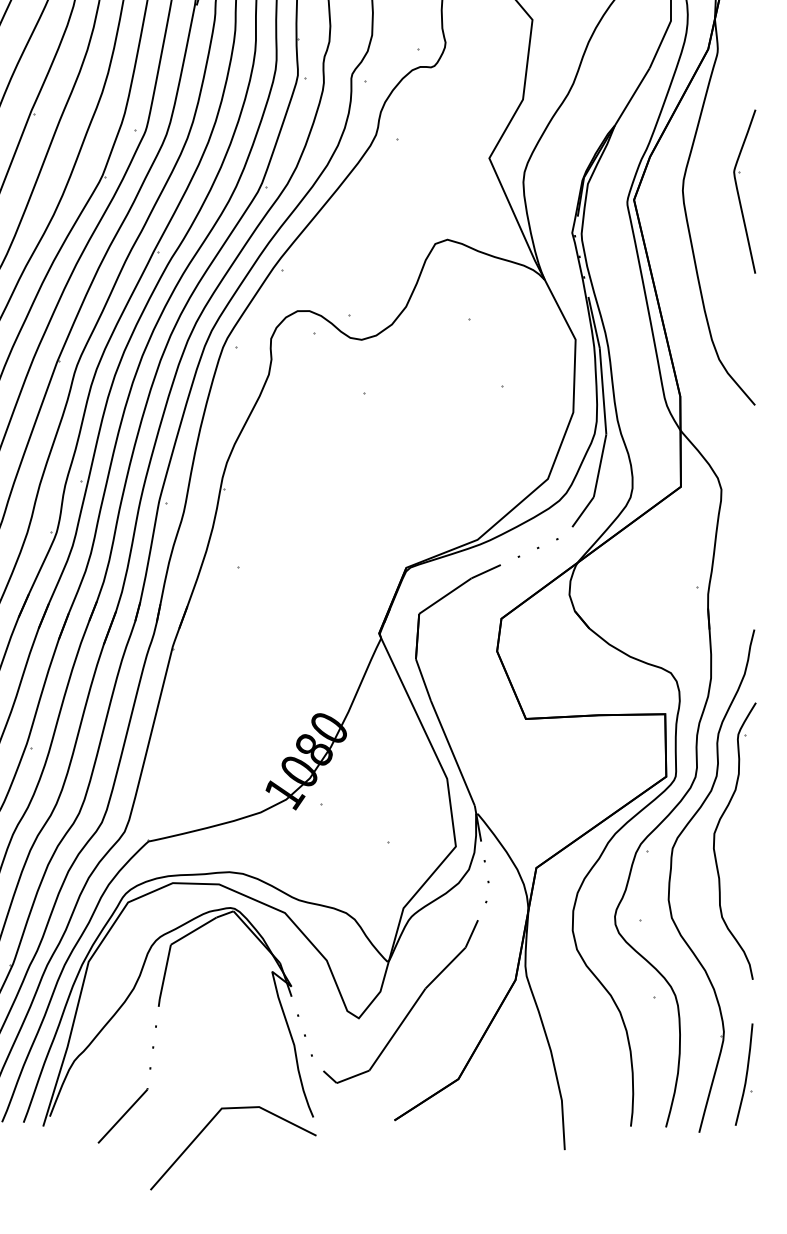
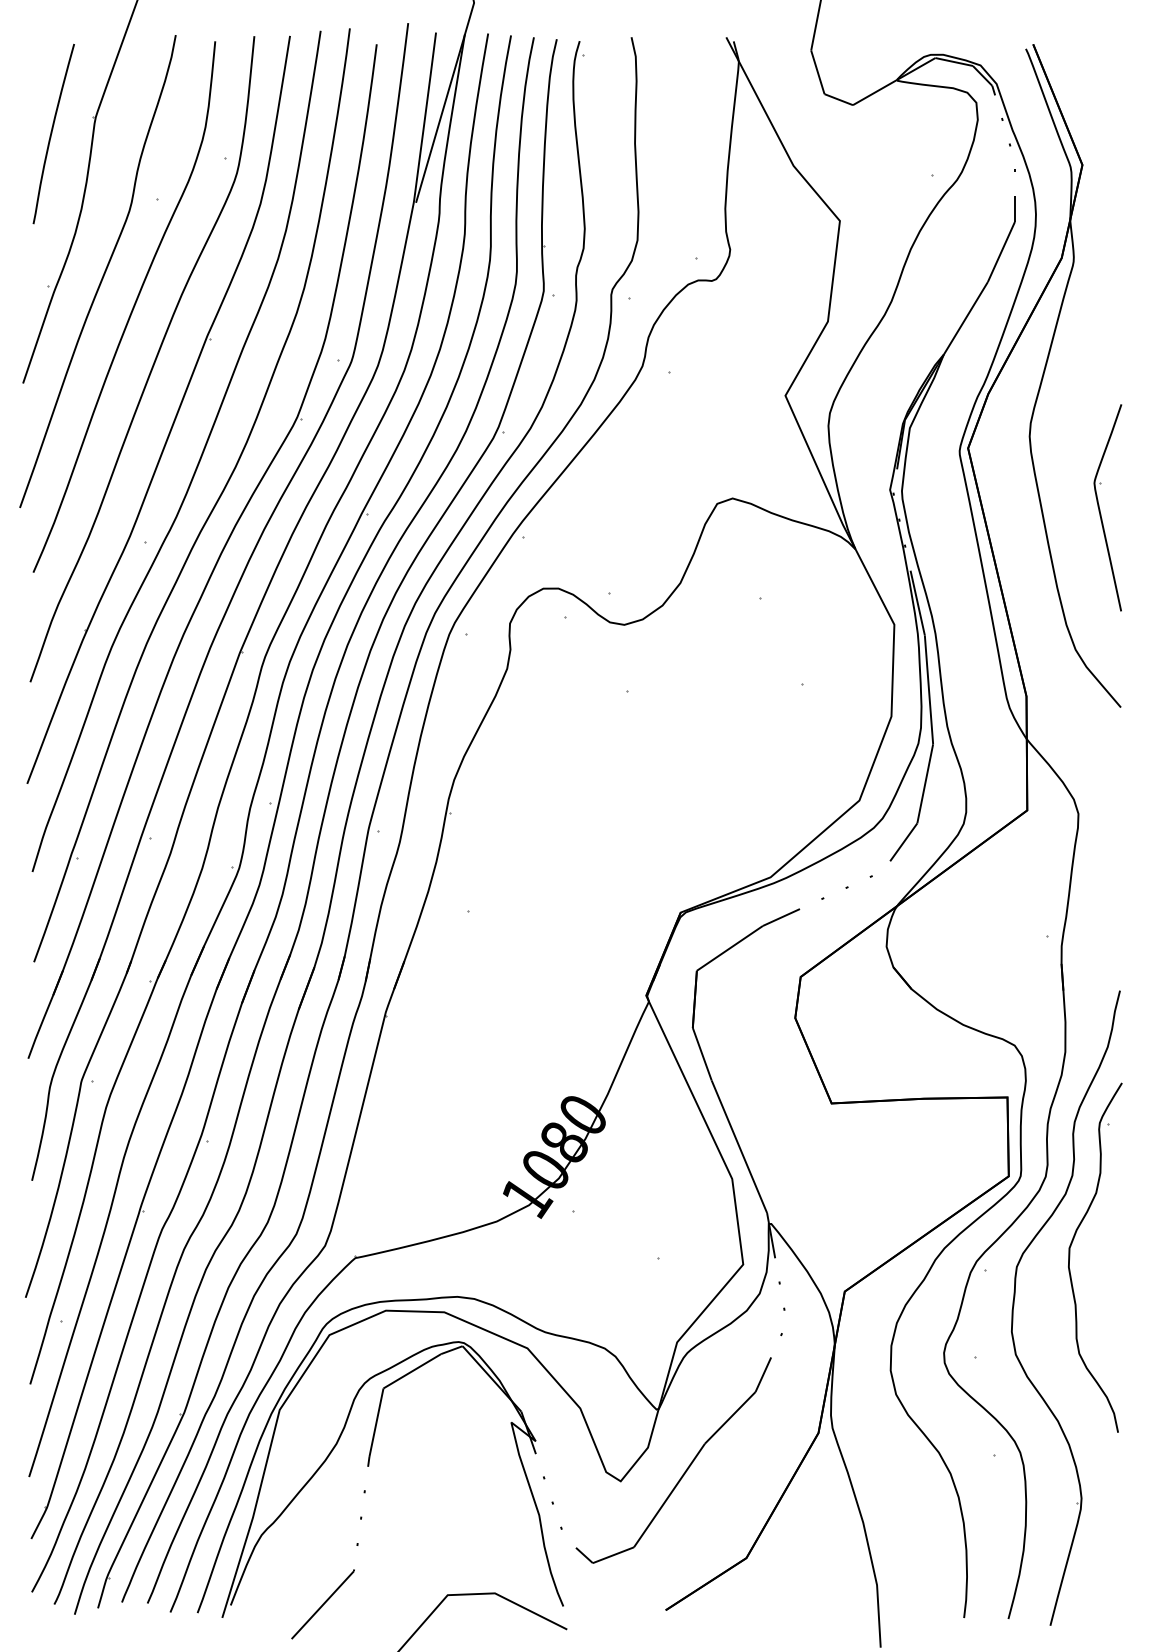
part: (738, 192) -> (1100, 509), moved
part: (743, 1073) -> (1106, 1551), removed

